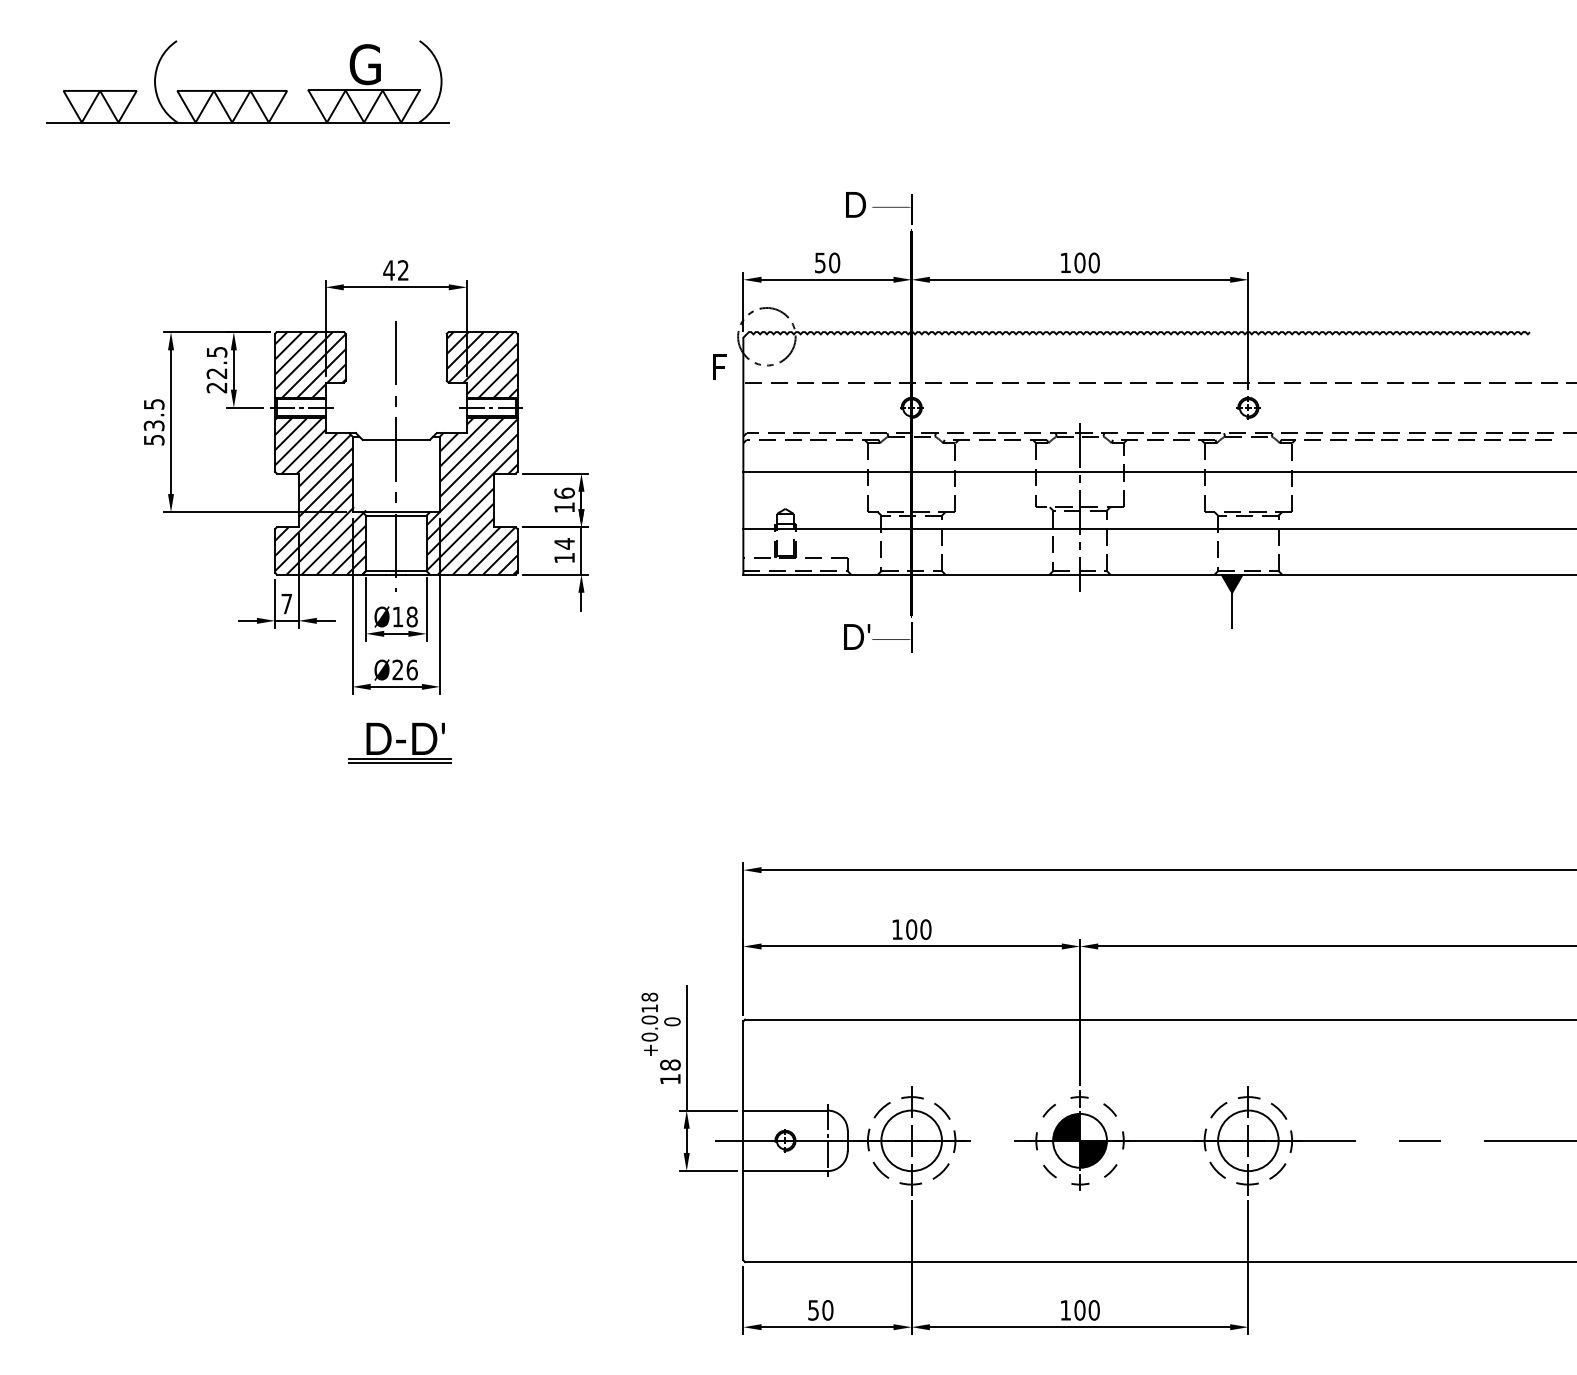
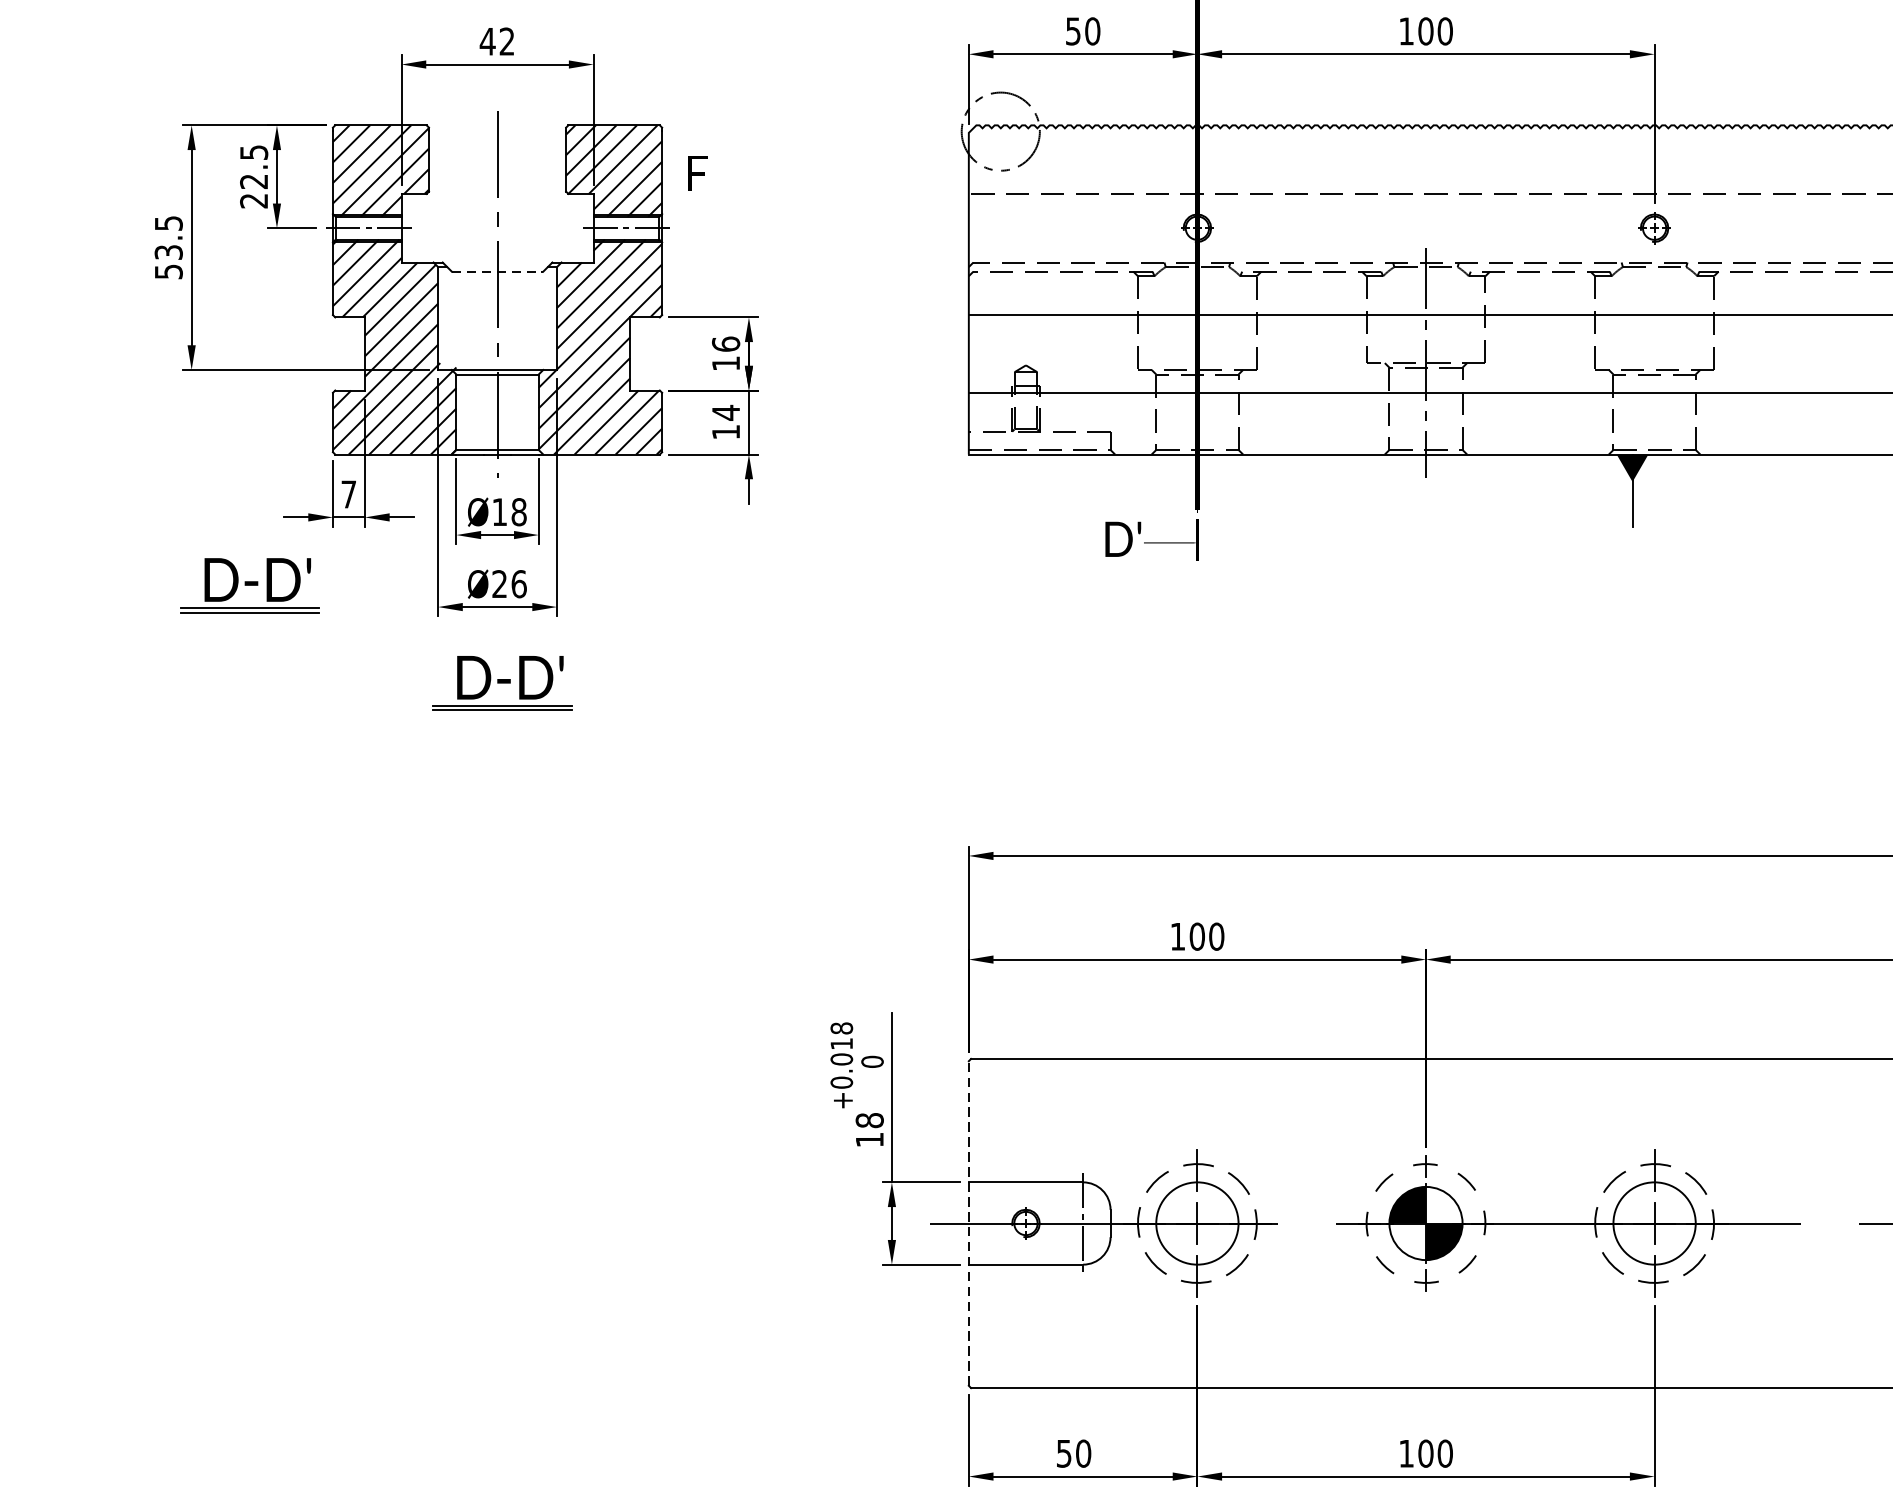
text: (719, 366) -> (697, 172), moved
line: (396, 439) -> (497, 271), solid -> dashed
part: (213, 670) -> (249, 584), added
line: (743, 1140) -> (969, 1223), solid -> dashed

